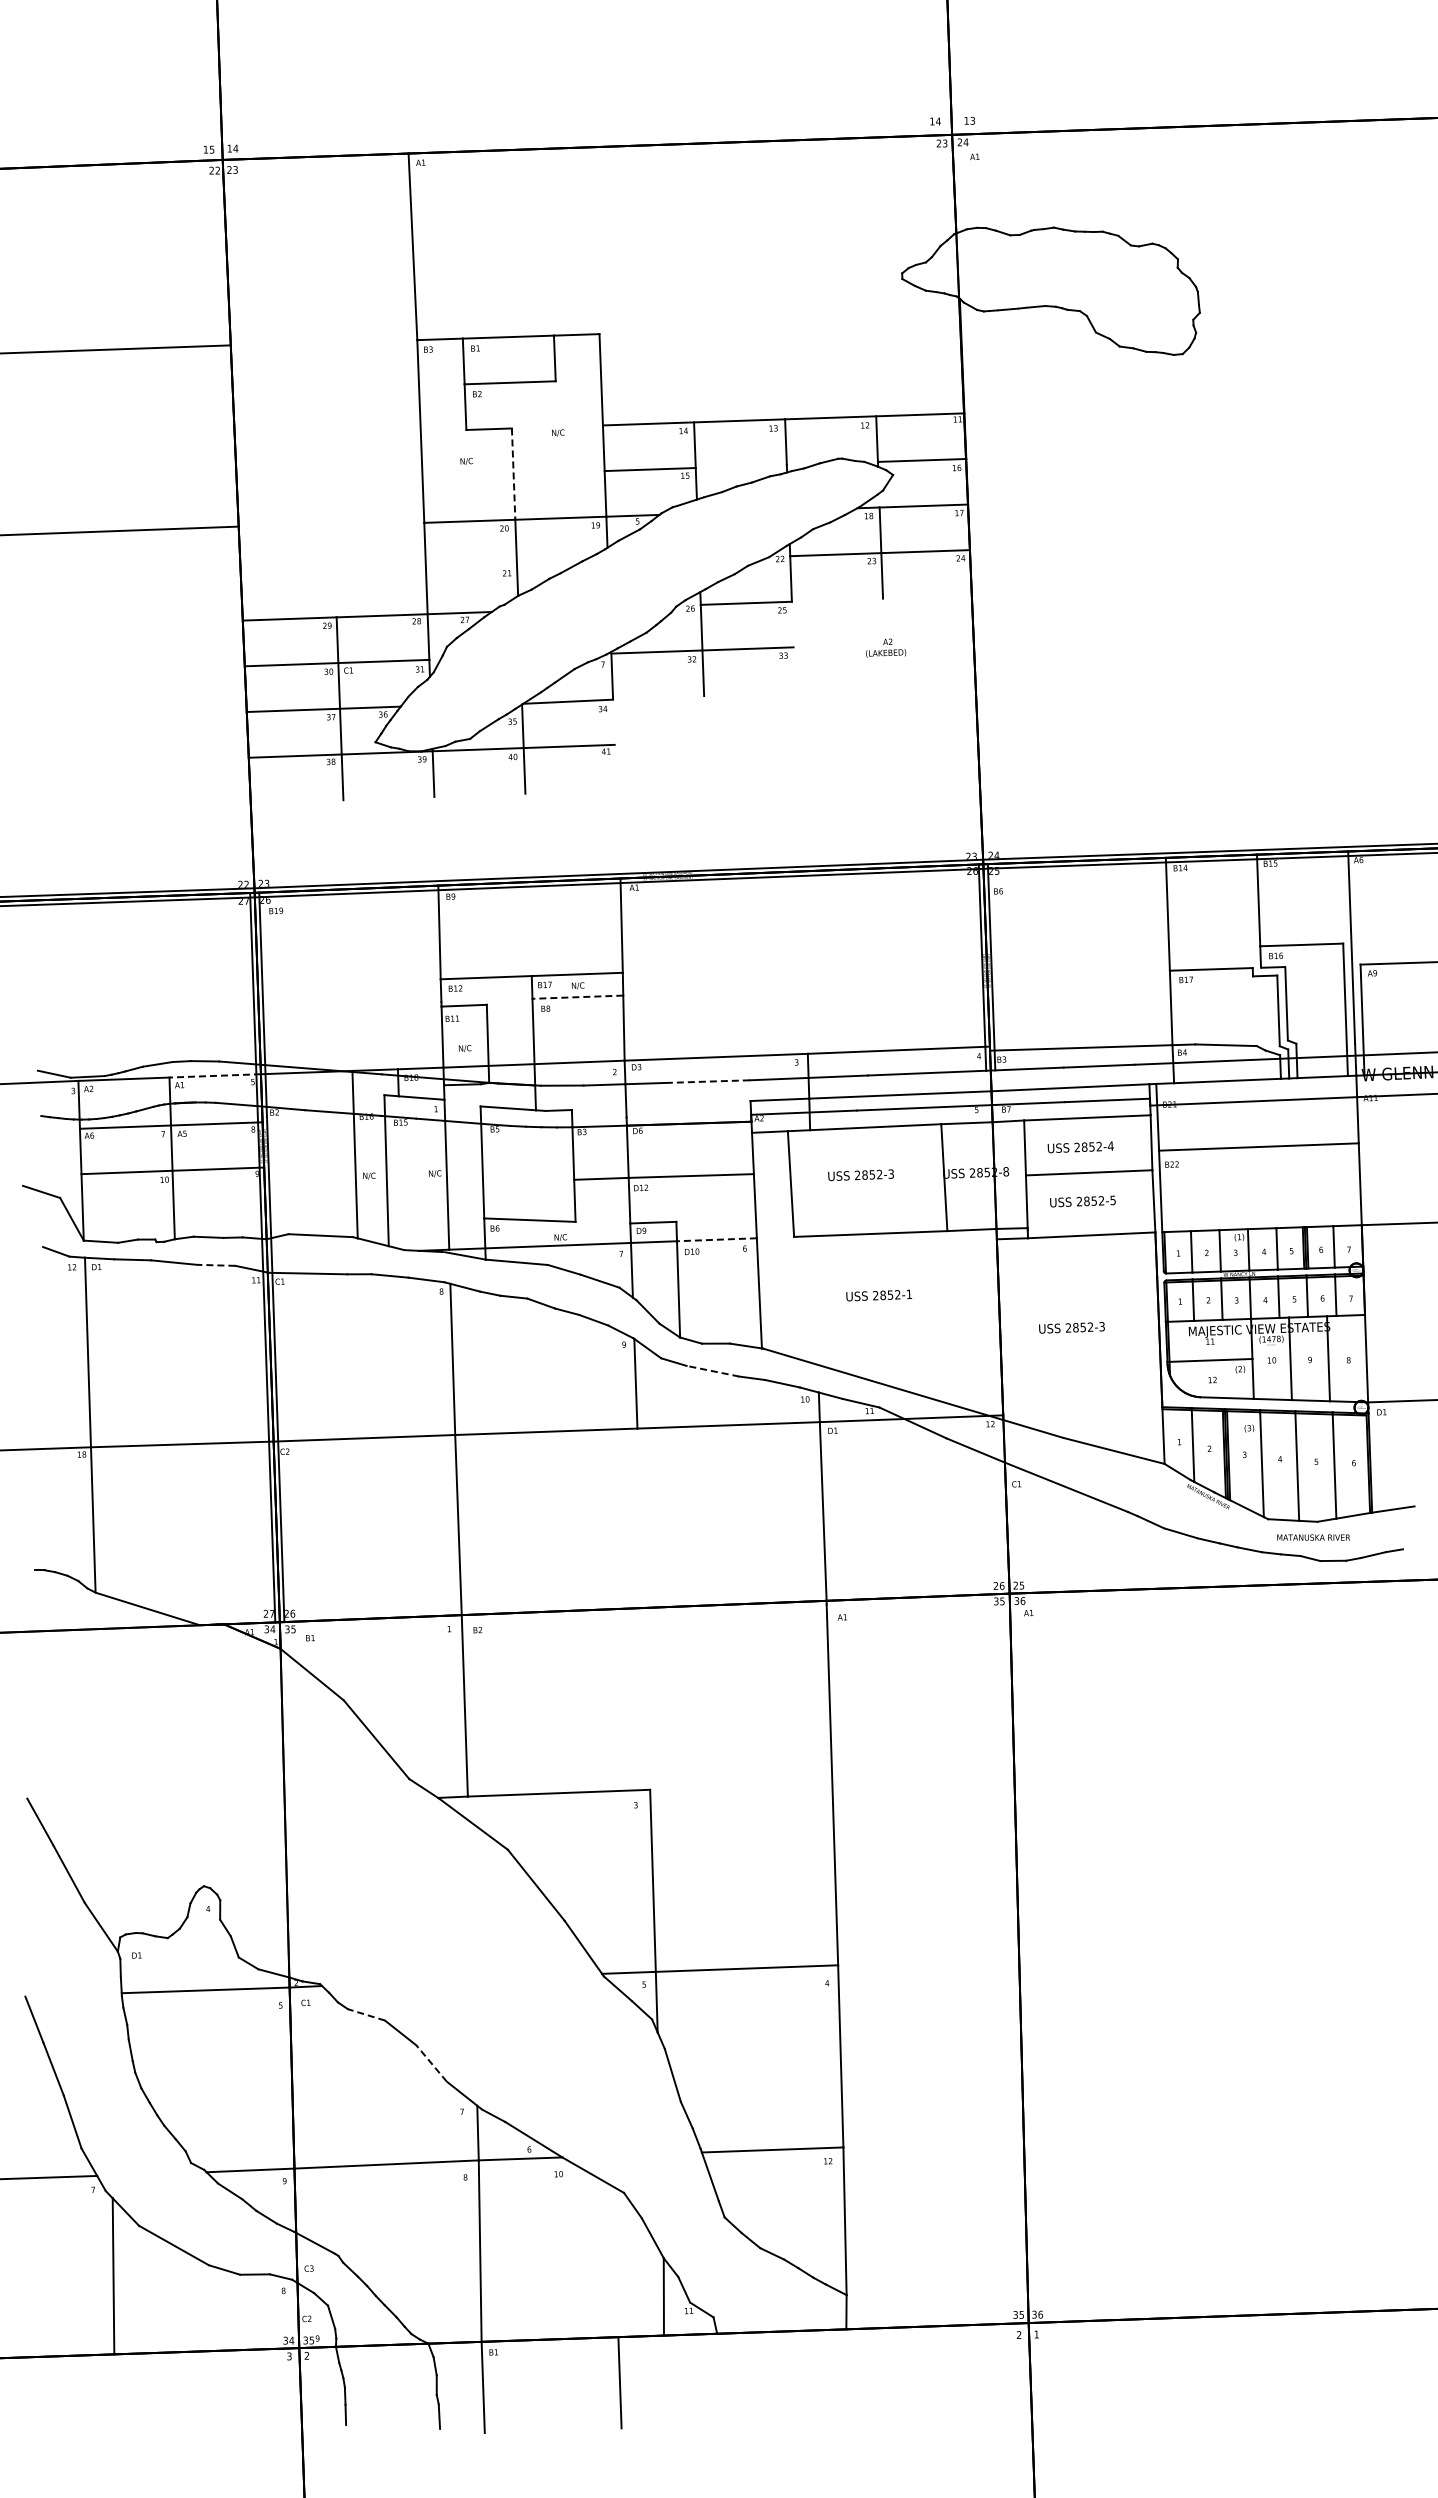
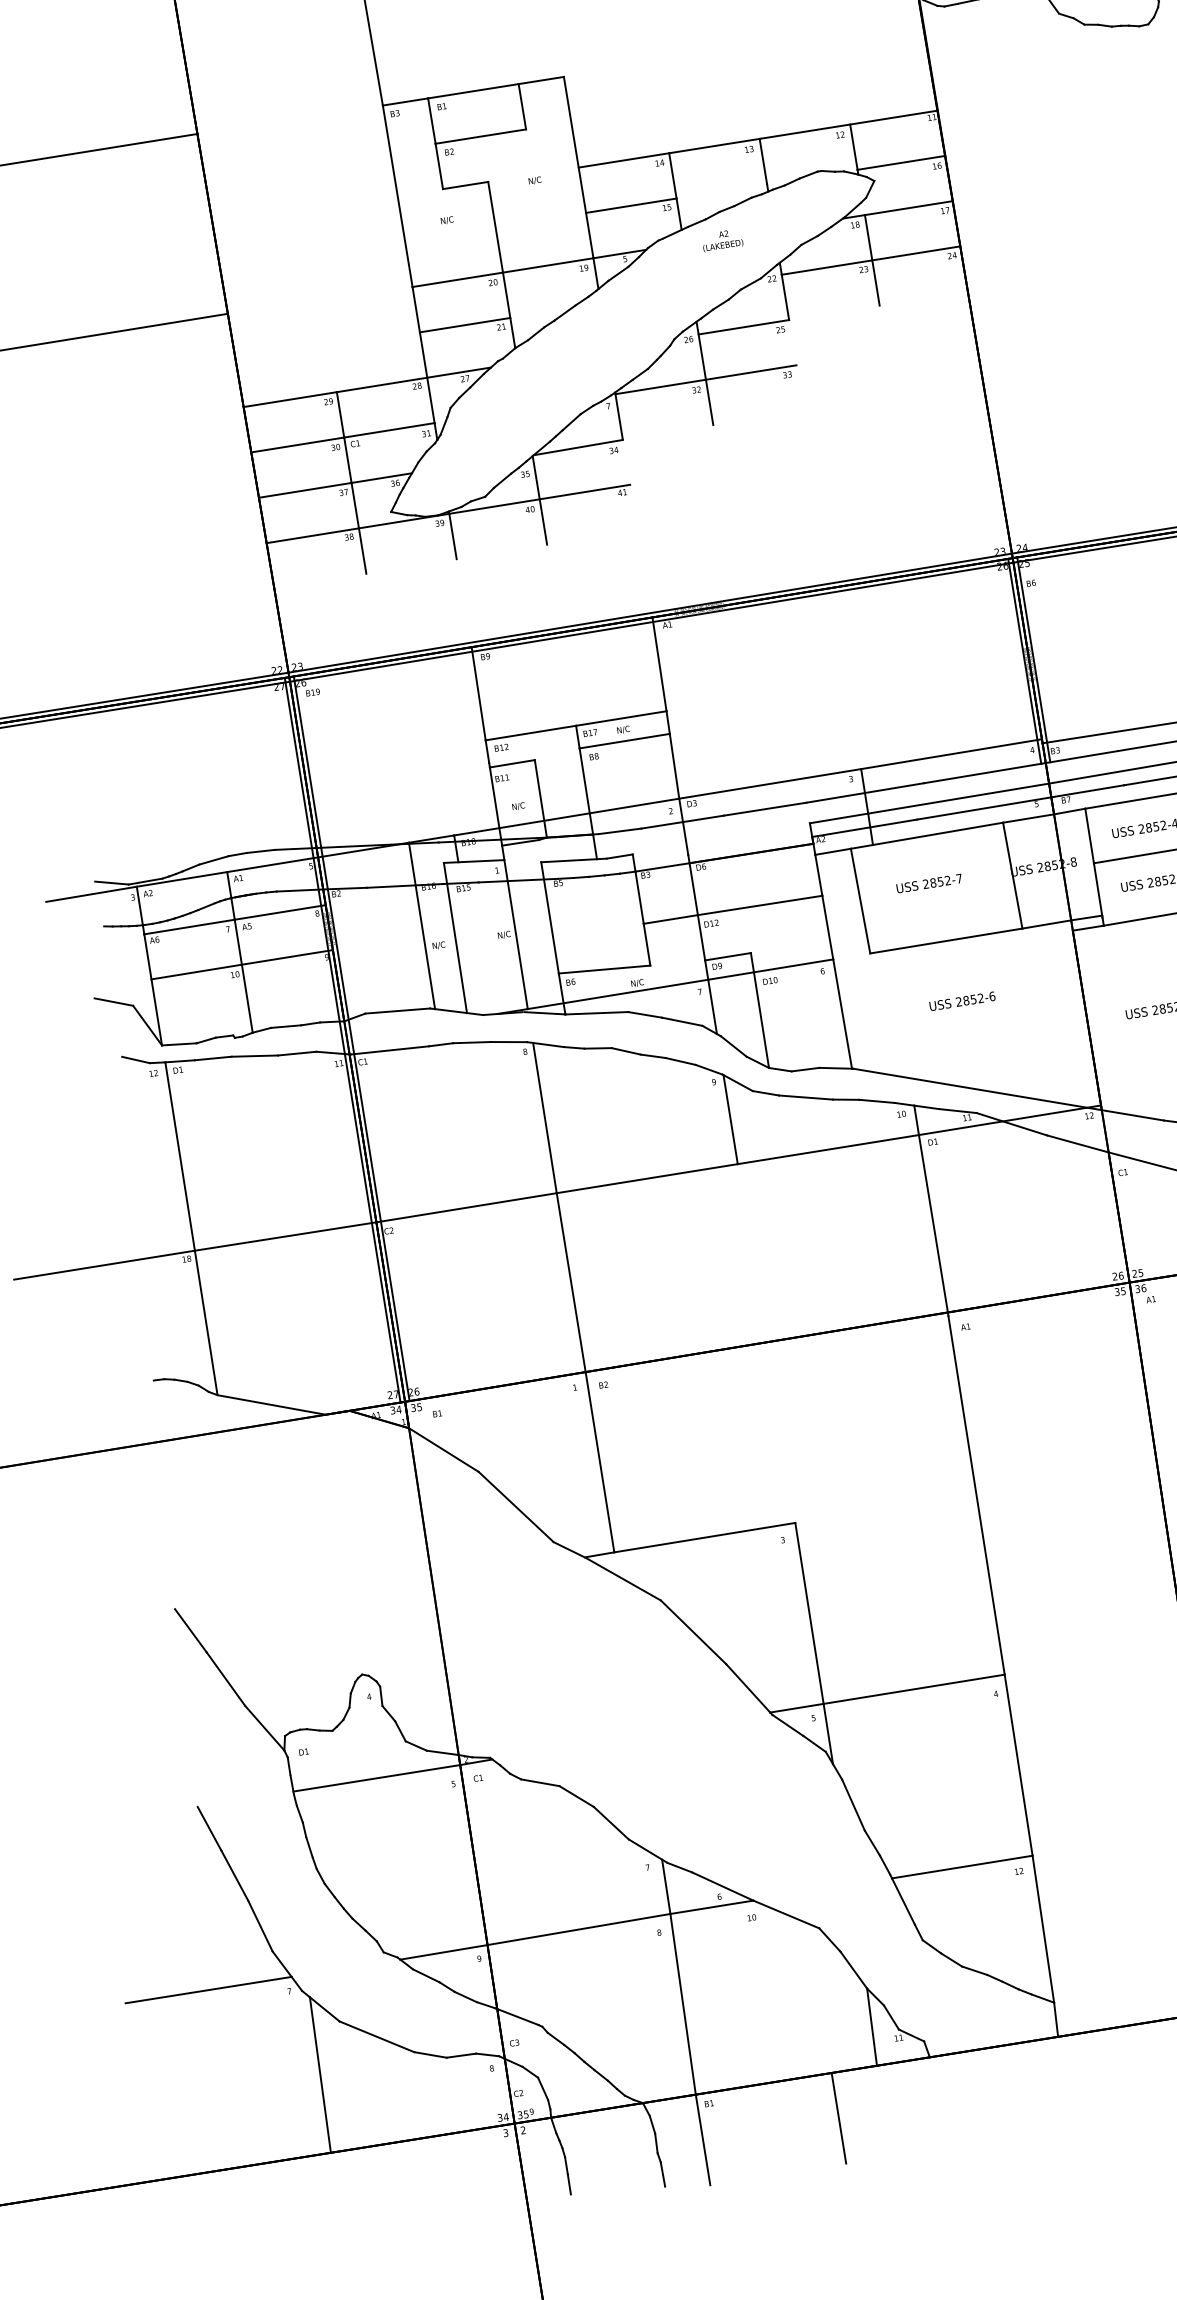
line: (513, 474) -> (495, 227), dashed -> solid
line: (471, 566) -> (465, 324), added
text: (886, 647) -> (722, 239), moved
line: (577, 997) -> (624, 741), dashed -> solid
line: (215, 1075) -> (272, 864), dashed -> solid
line: (708, 1081) -> (765, 809), dashed -> solid
text: (890, 1173) -> (958, 878), 2852-3 -> 2852-7
line: (716, 1239) -> (793, 965), dashed -> solid
line: (215, 1265) -> (296, 1053), dashed -> solid
text: (909, 1294) -> (992, 996), 2852-1 -> 2852-6
line: (712, 1371) -> (805, 1097), dashed -> solid
line: (366, 2014) -> (540, 1782), dashed -> solid
line: (431, 2063) -> (611, 1823), dashed -> solid

